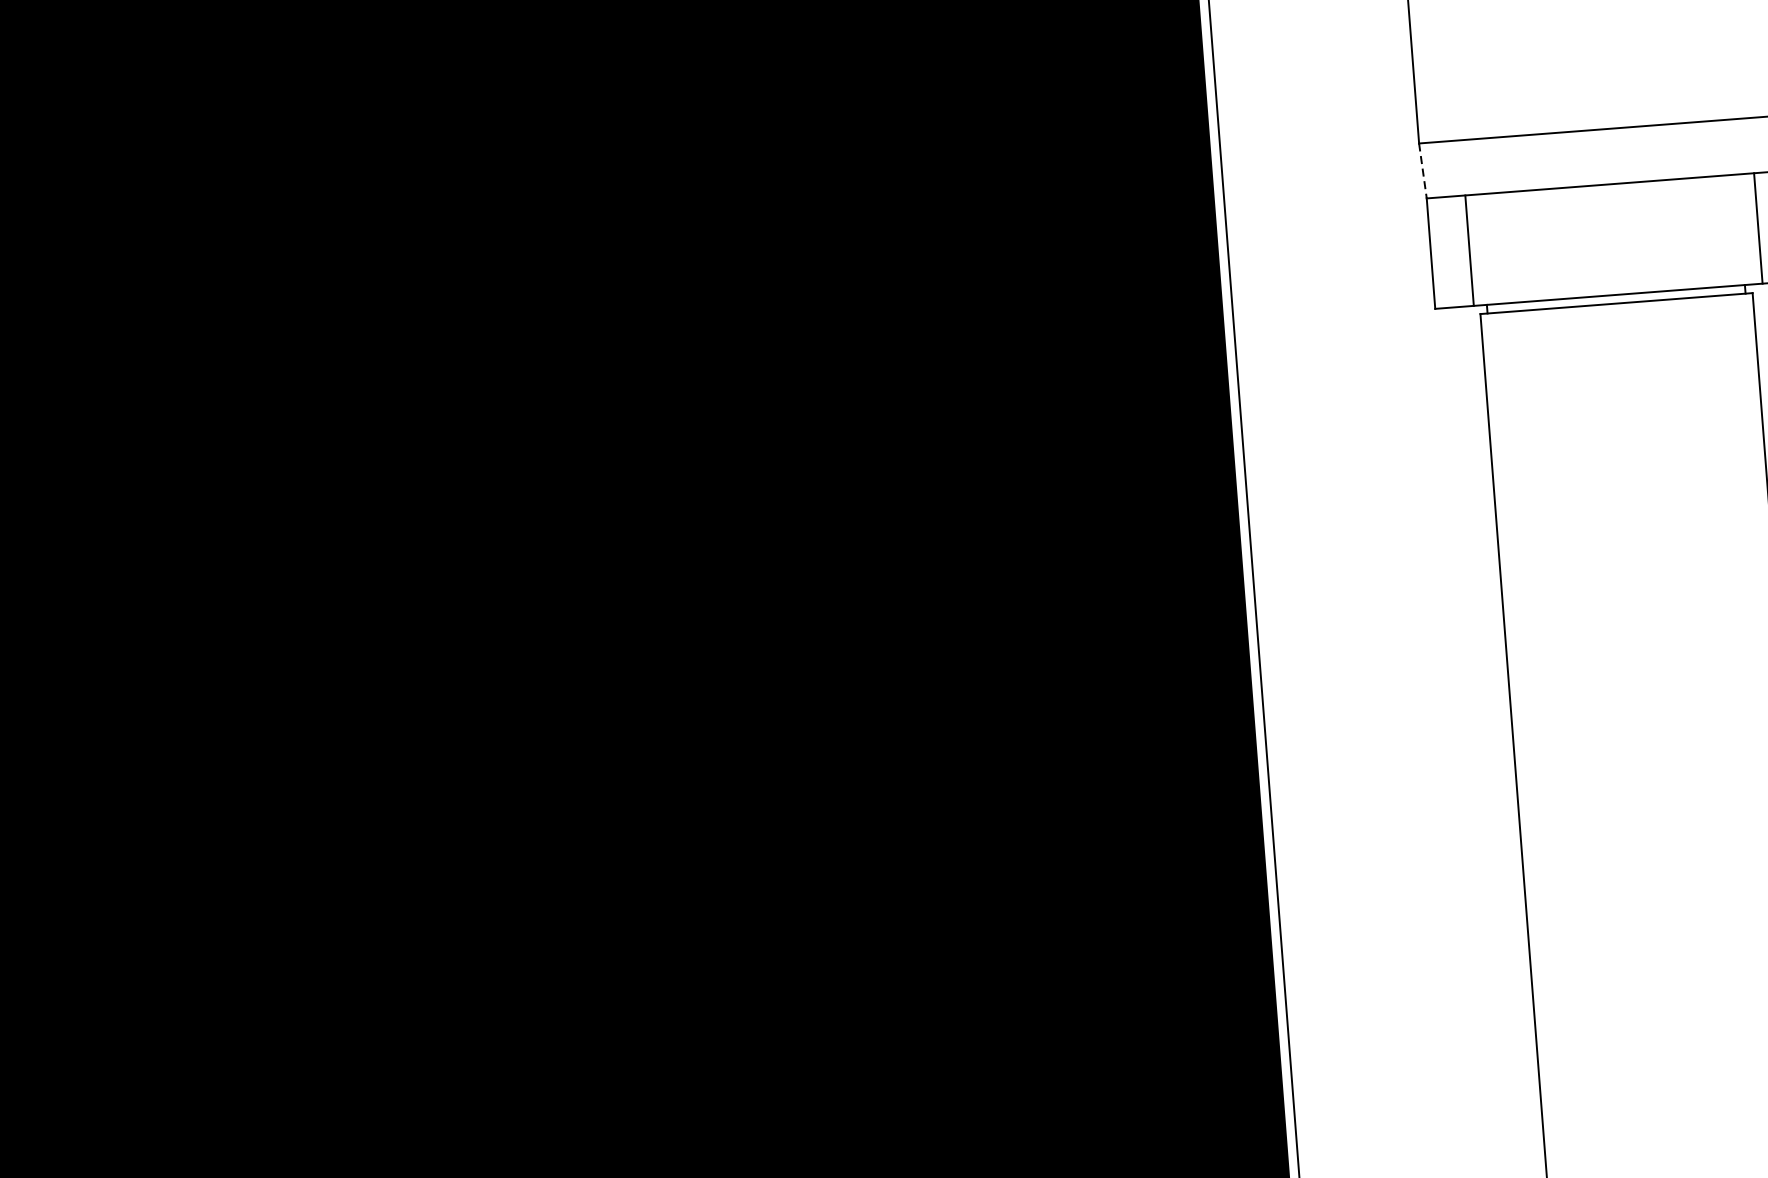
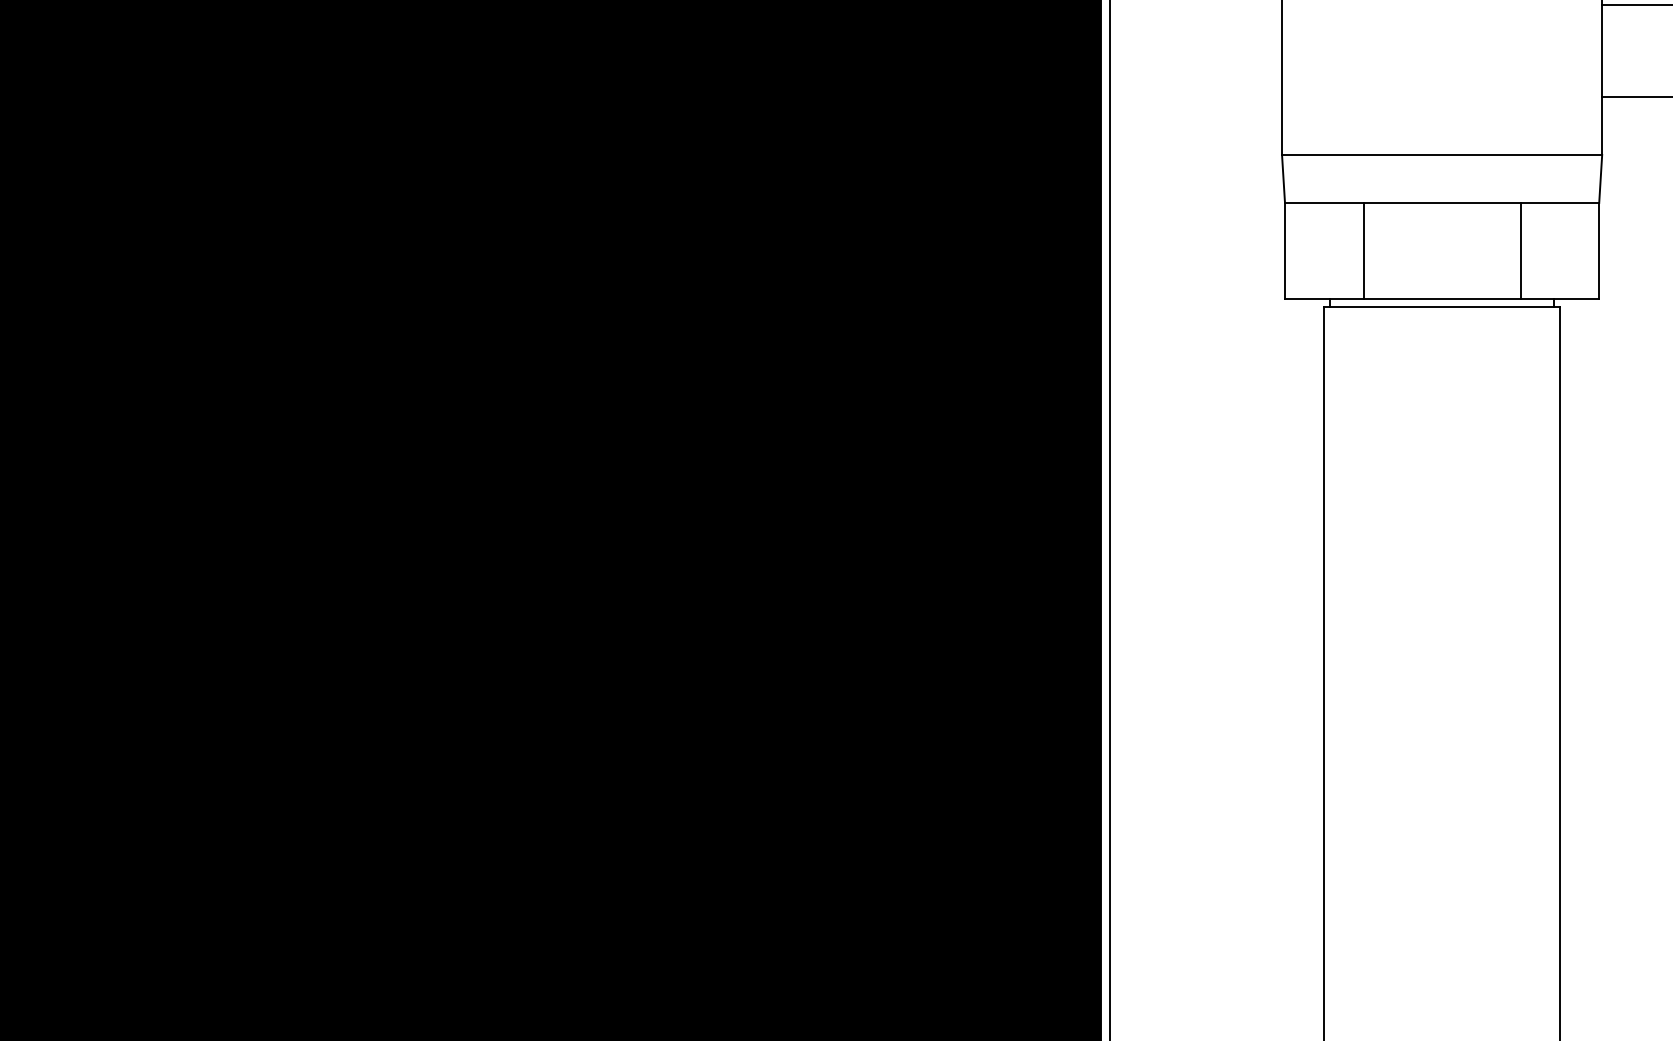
line: (1422, 171) -> (1283, 179), dashed -> solid
line: (1758, 227) -> (1520, 250), moved
line: (1469, 250) -> (1363, 250), moved

